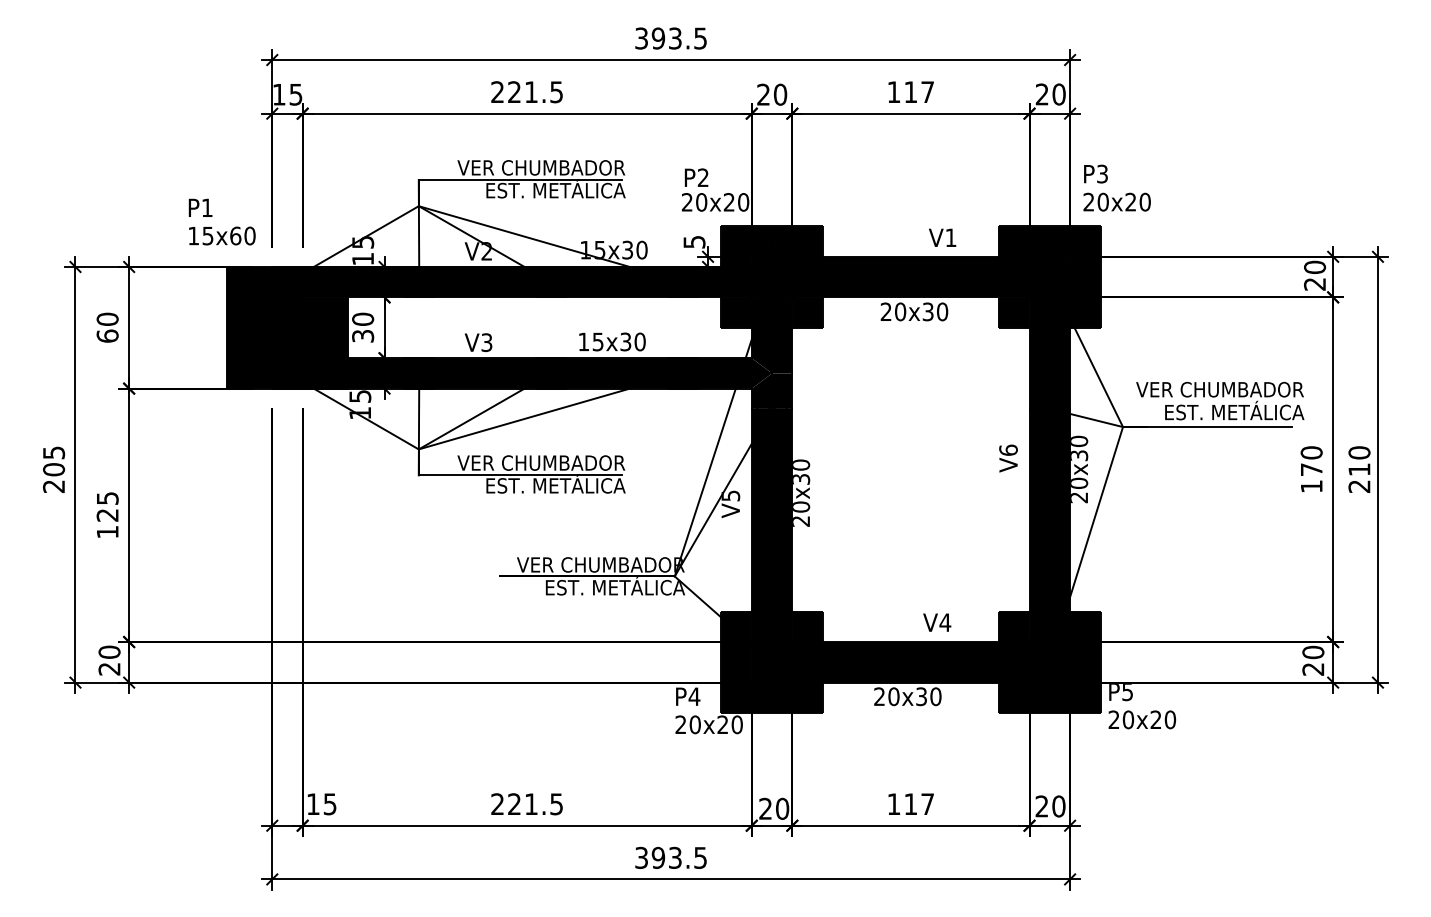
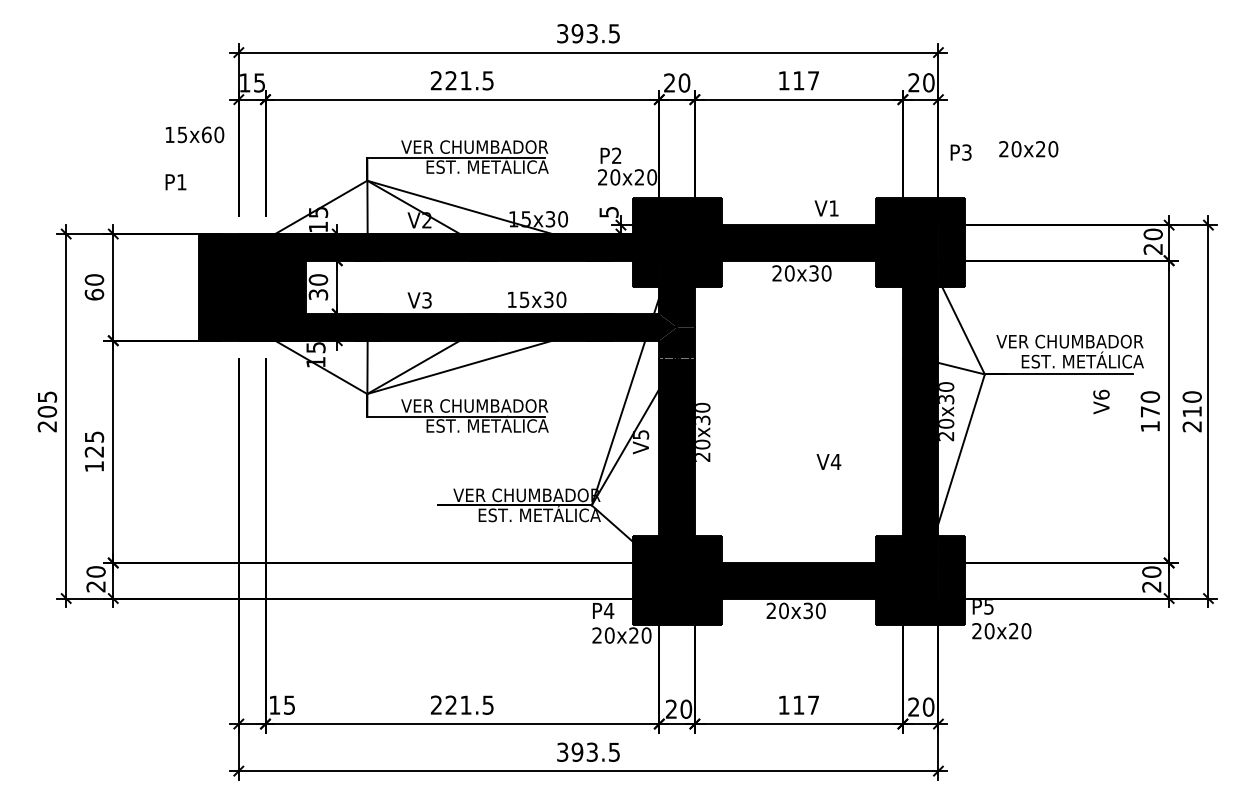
text: (1116, 202) -> (1028, 149), moved
text: (221, 235) -> (194, 134), moved
text: (1008, 457) -> (1101, 401), moved
text: (936, 622) -> (828, 461), moved

